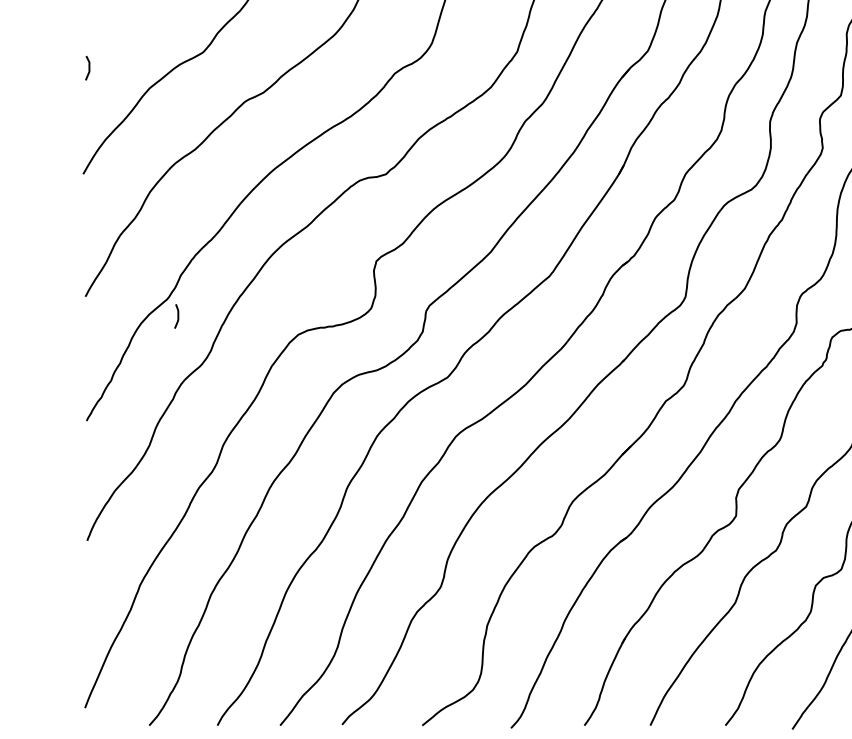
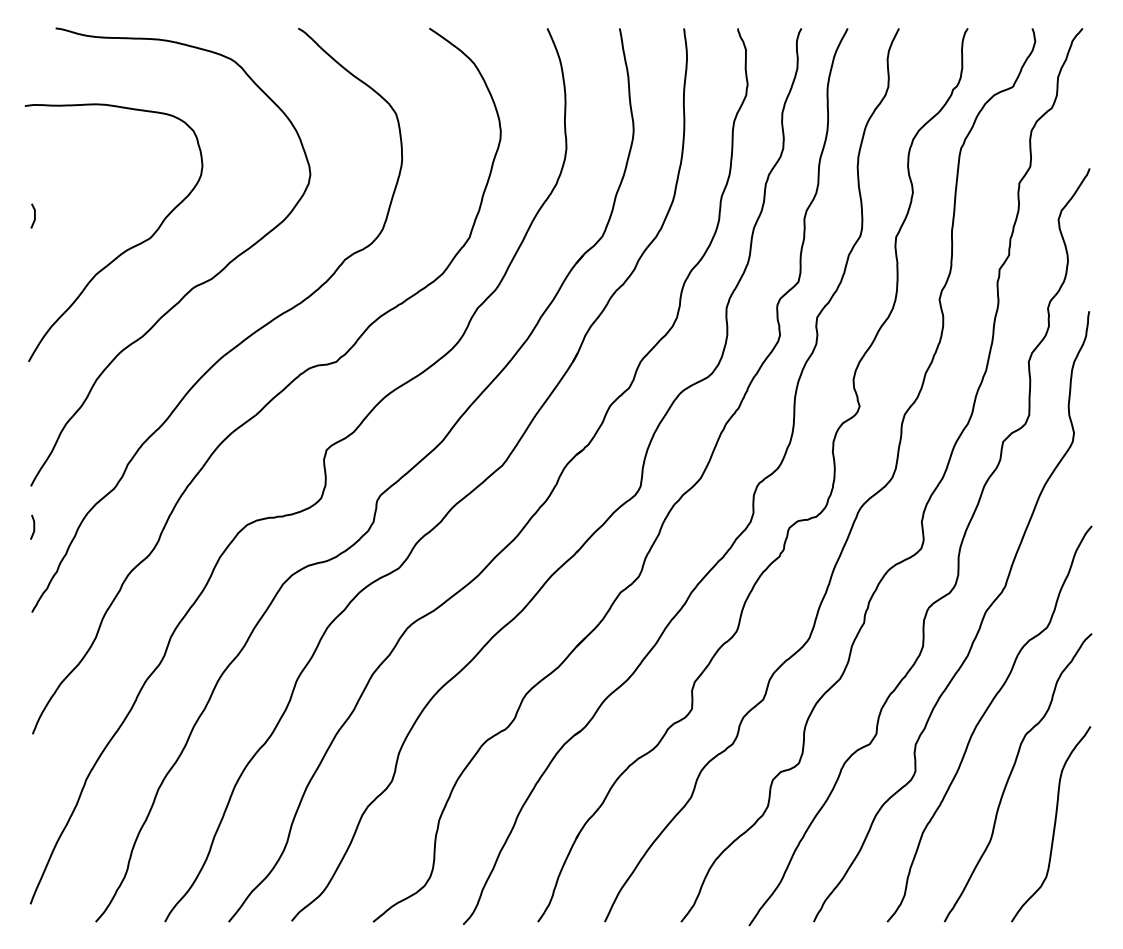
curve: (89, 67) -> (34, 215), moved
curve: (177, 315) -> (33, 526), moved

